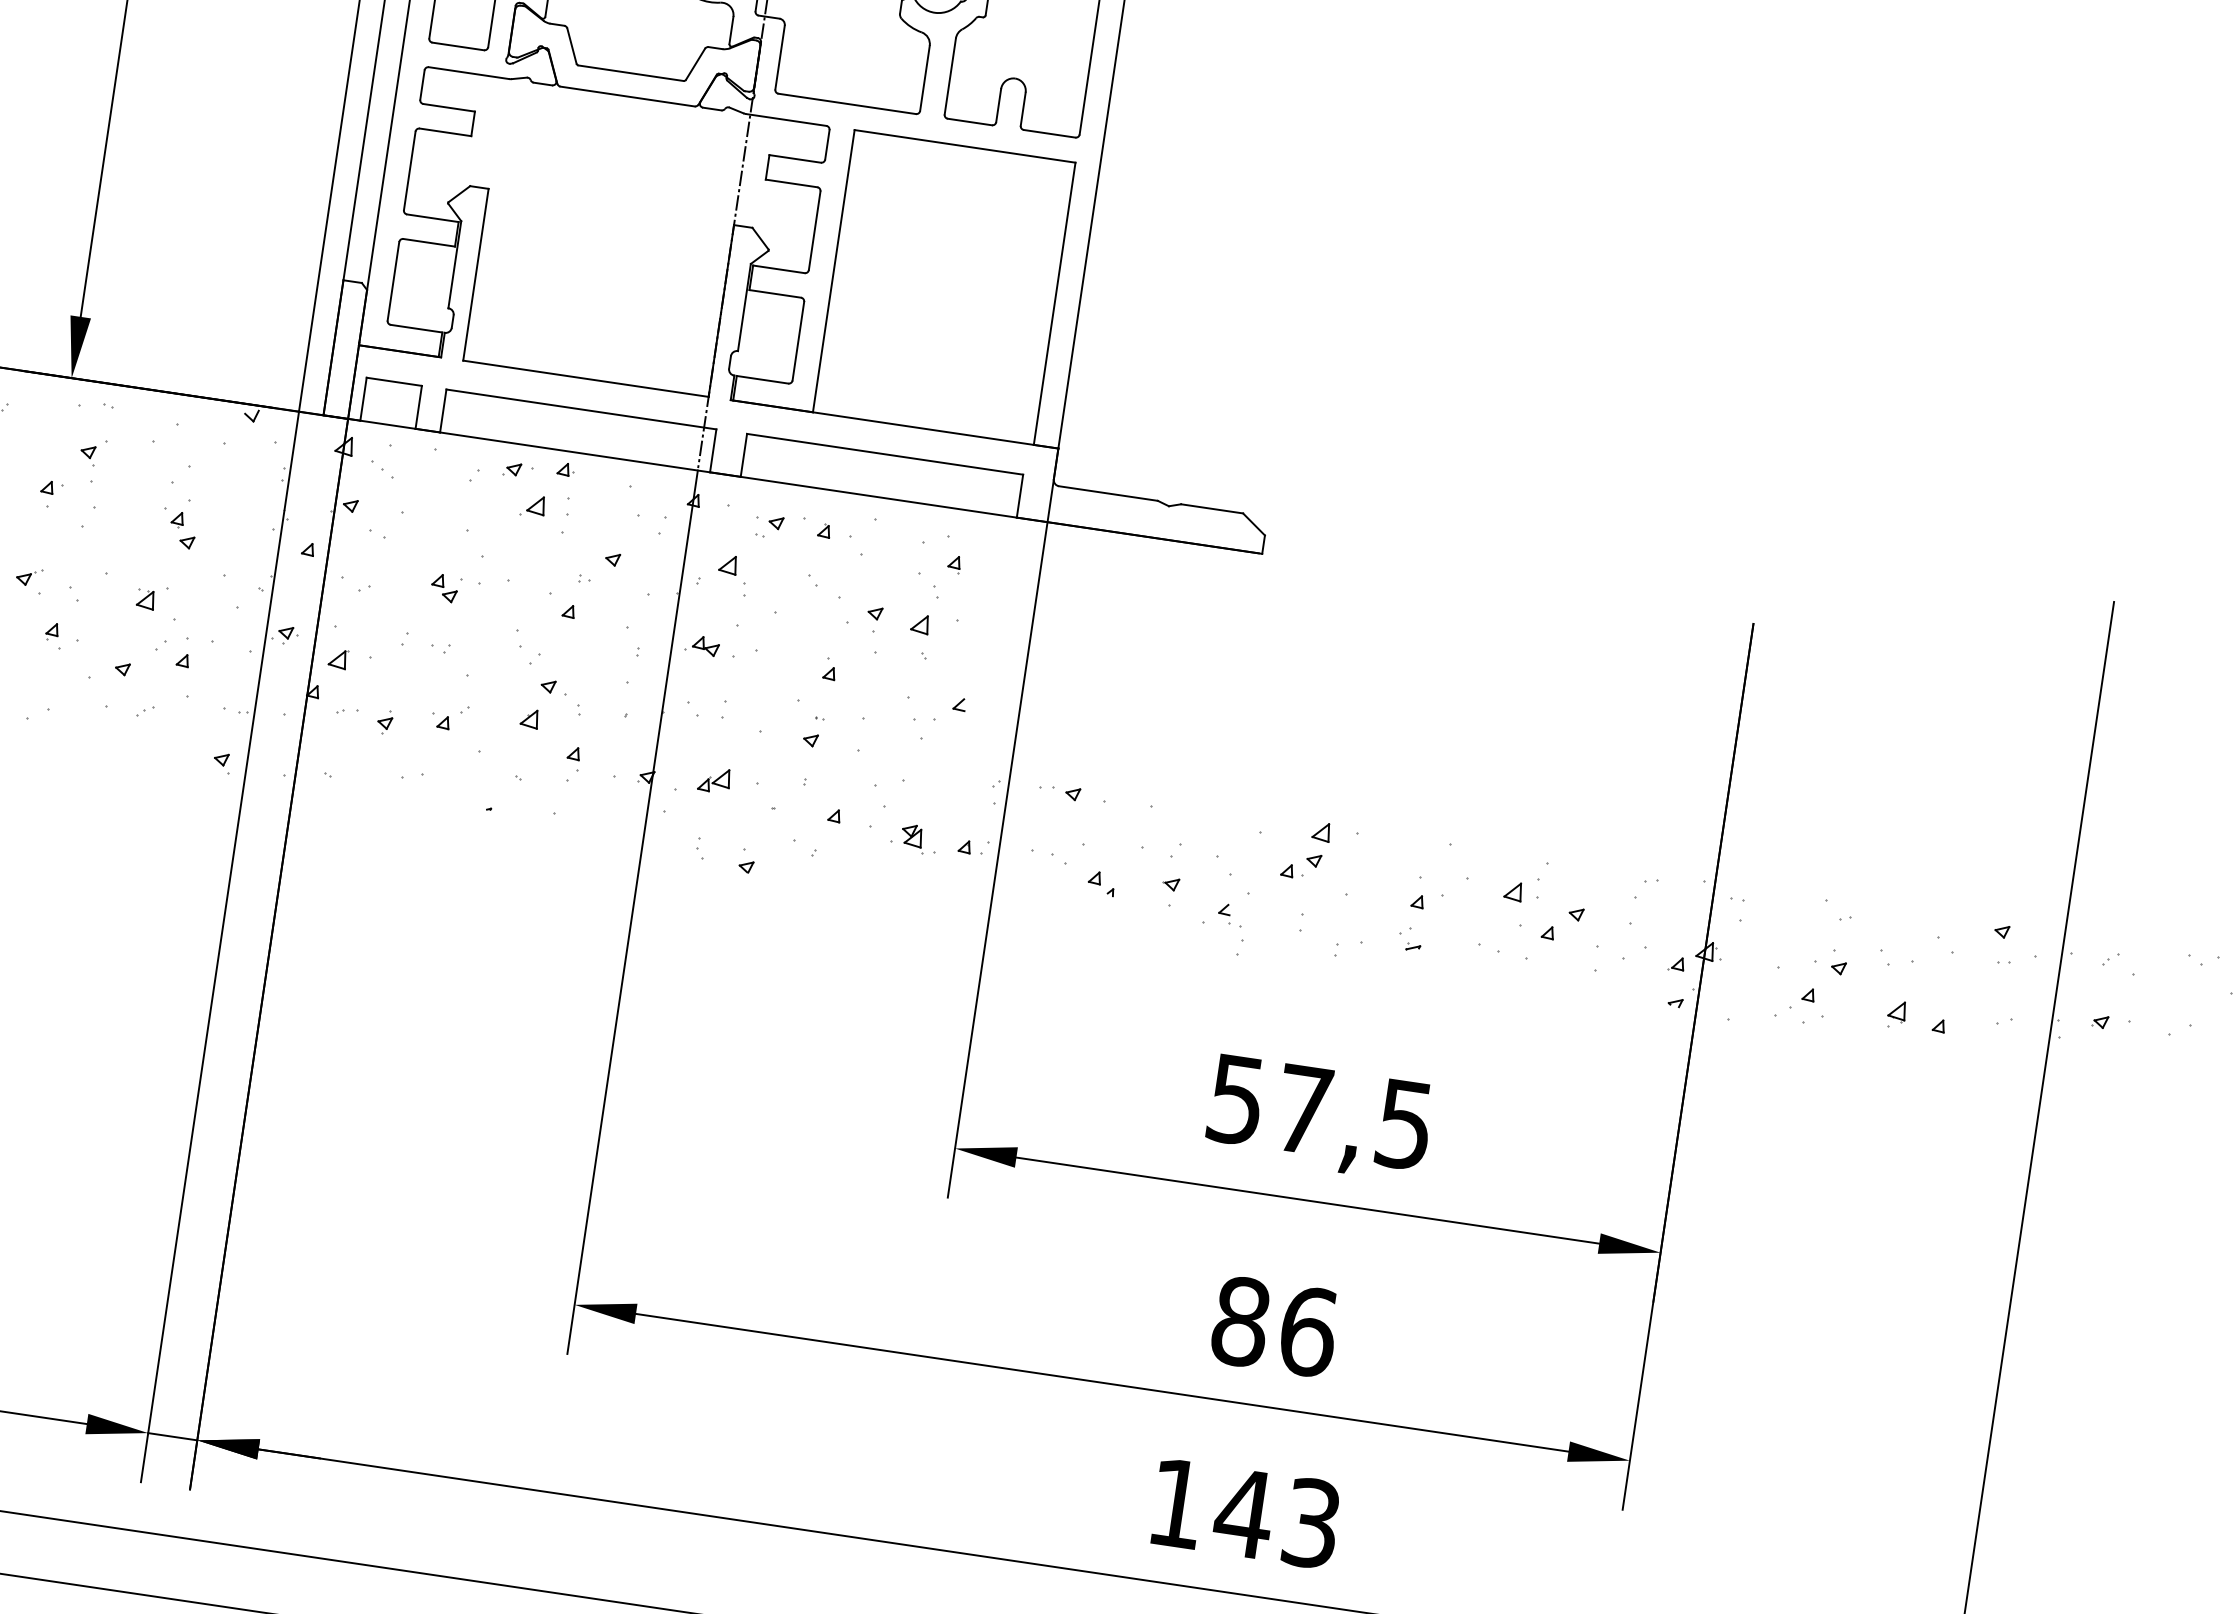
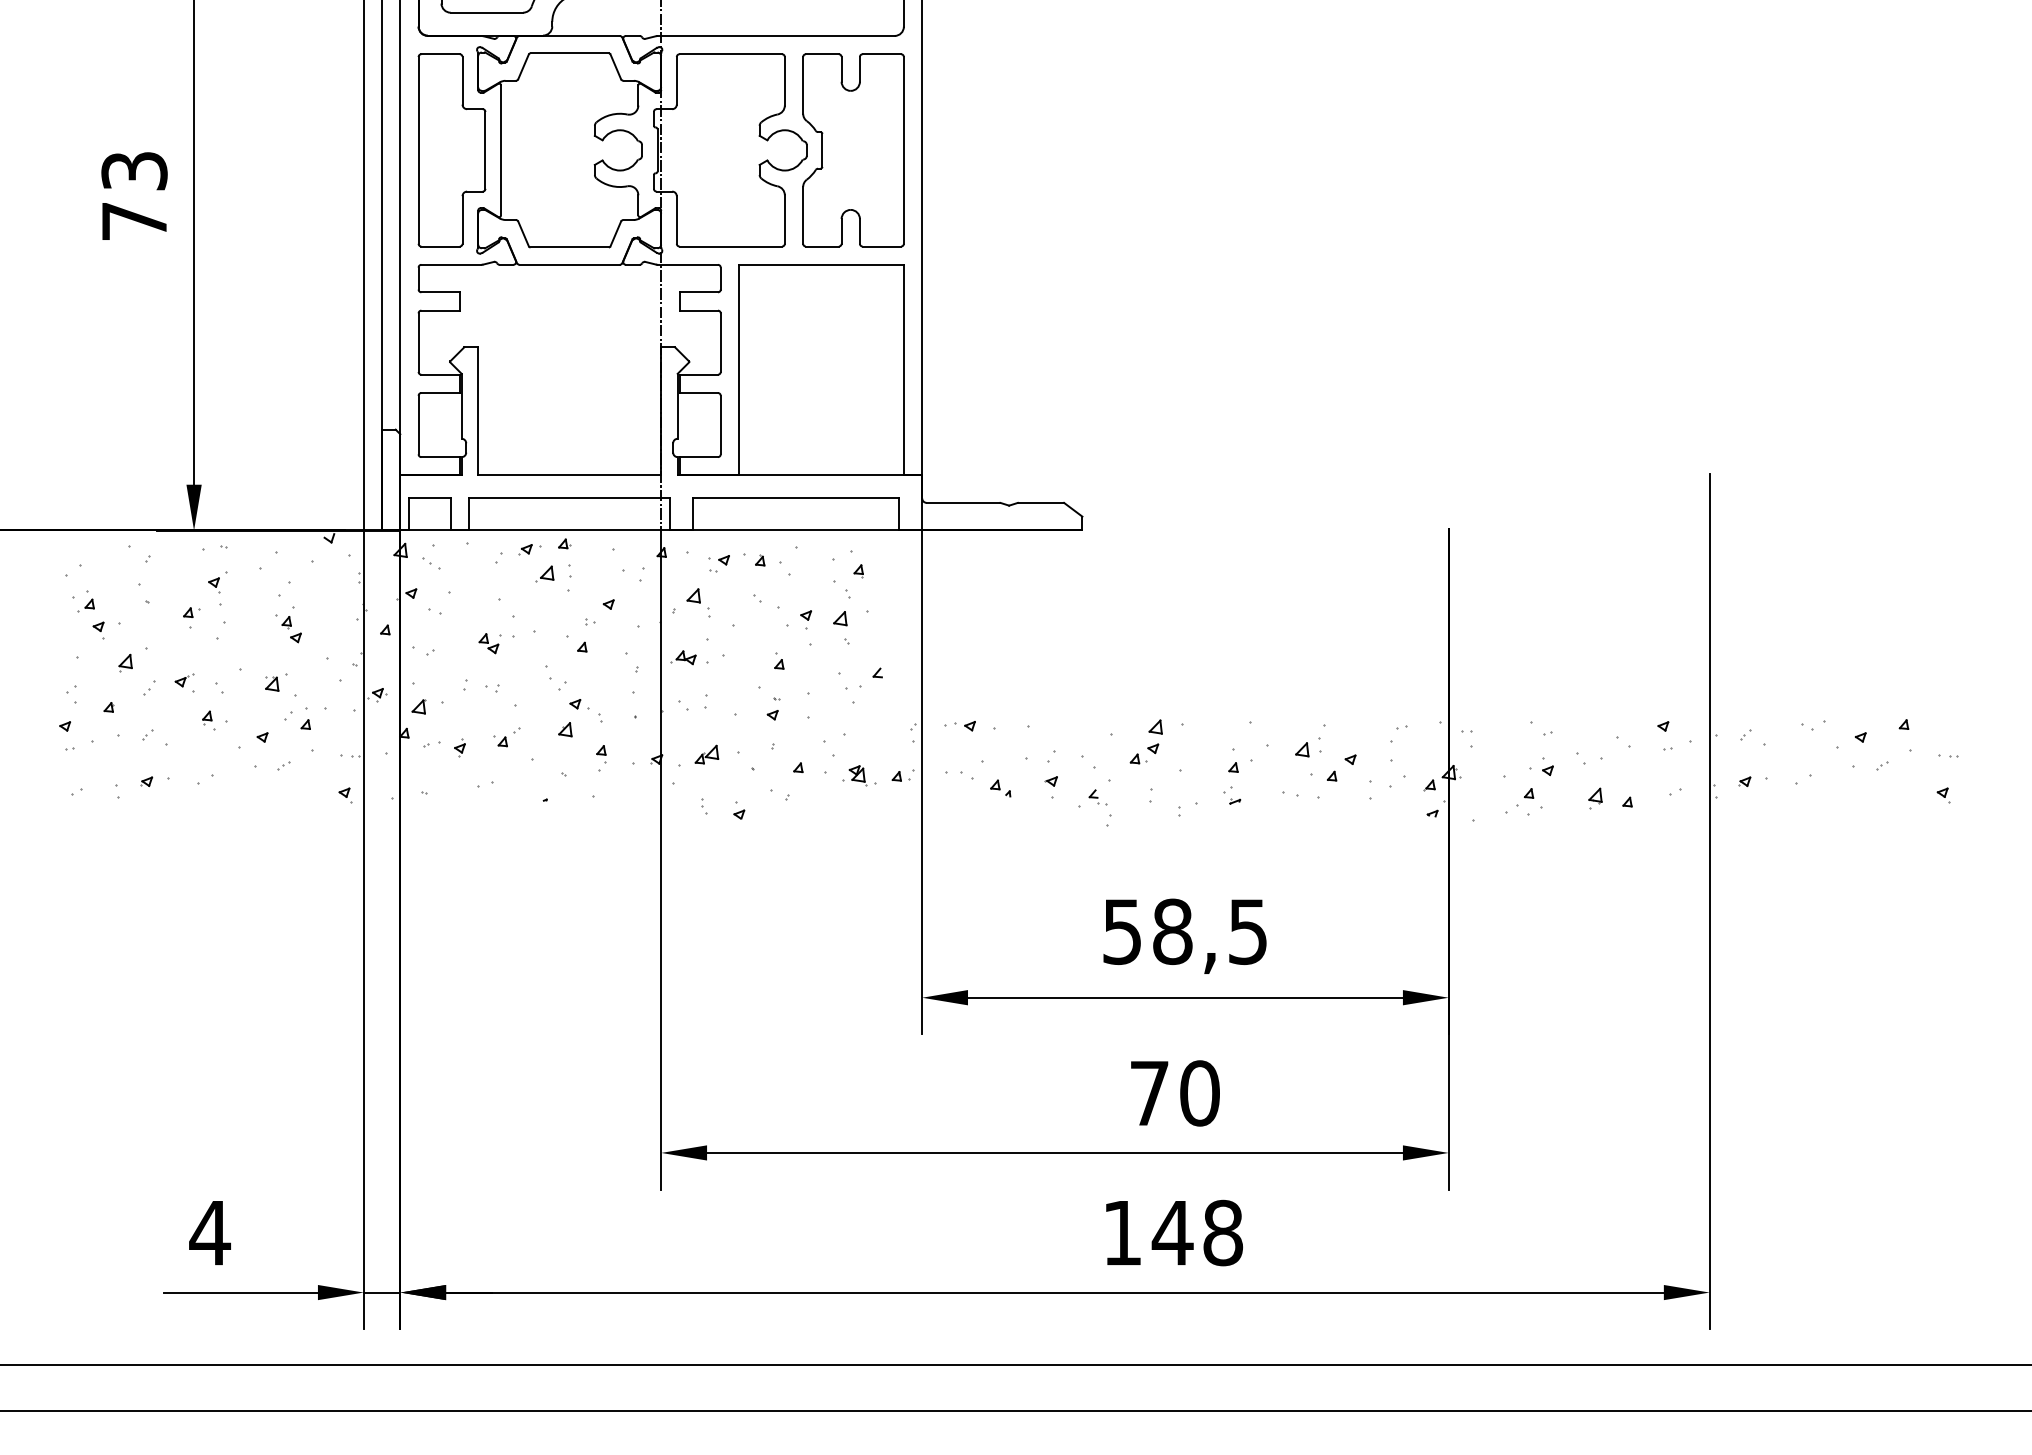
text: (1303, 1109) -> (1172, 931), 57,5 -> 58,5
text: (1275, 1326) -> (1175, 1093), 86 -> 70
text: (1312, 1522) -> (1223, 1232), 143 -> 148

